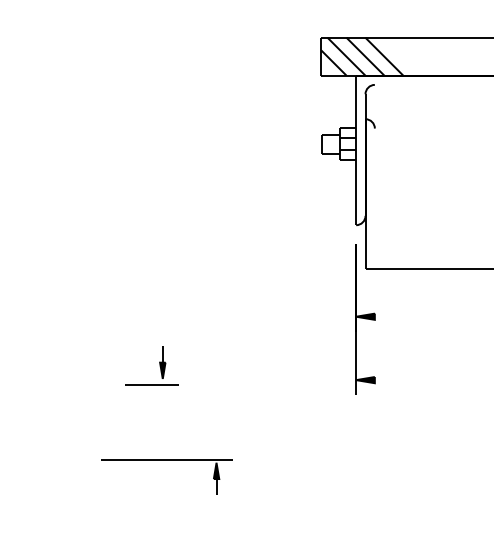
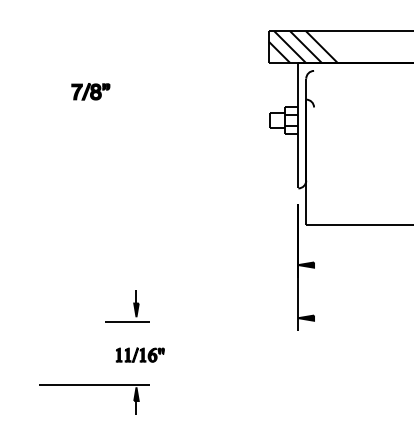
part: (107, 109) -> (90, 91), added
part: (166, 423) -> (139, 354), added
part: (166, 460) -> (94, 385), moved

